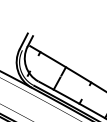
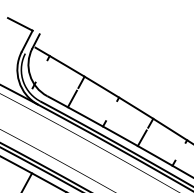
line: (18, 28) -> (20, 24), added

